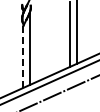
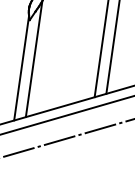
line: (22, 55) -> (21, 67), dashed -> solid

